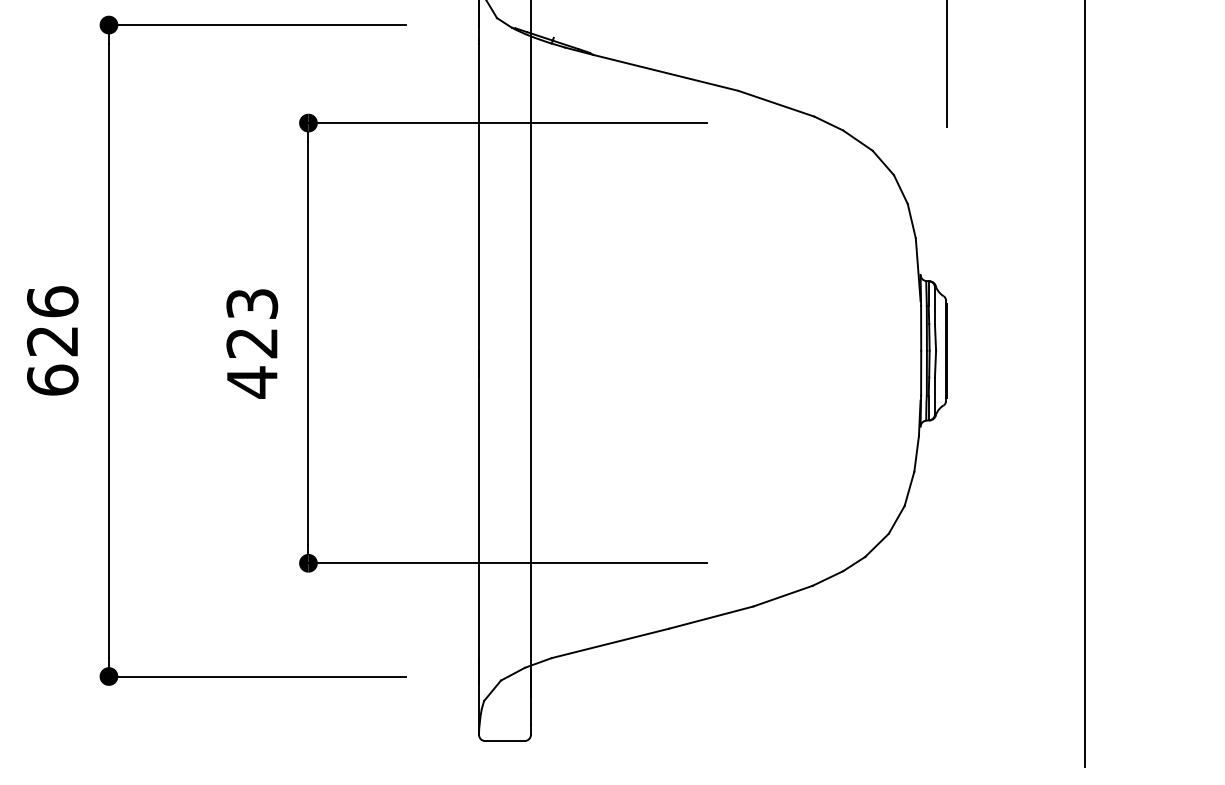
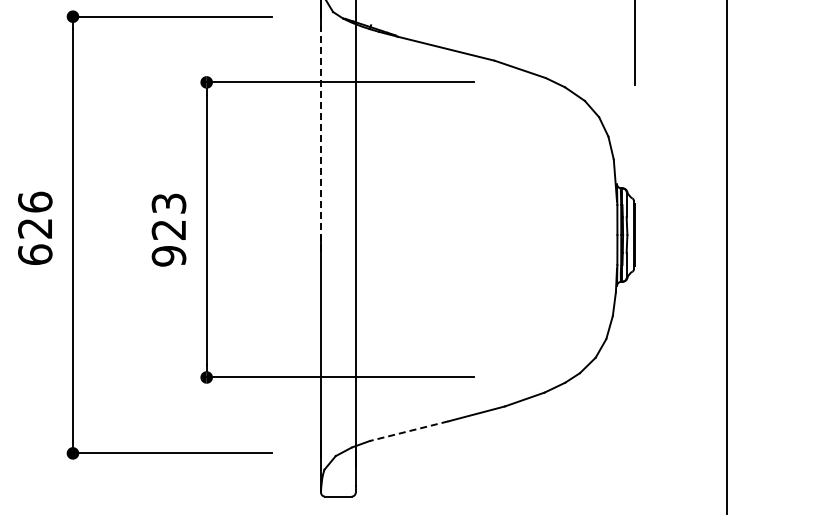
line: (478, 209) -> (320, 140), solid -> dashed
text: (251, 382) -> (168, 256), 423 -> 923
line: (609, 643) -> (408, 431), solid -> dashed

